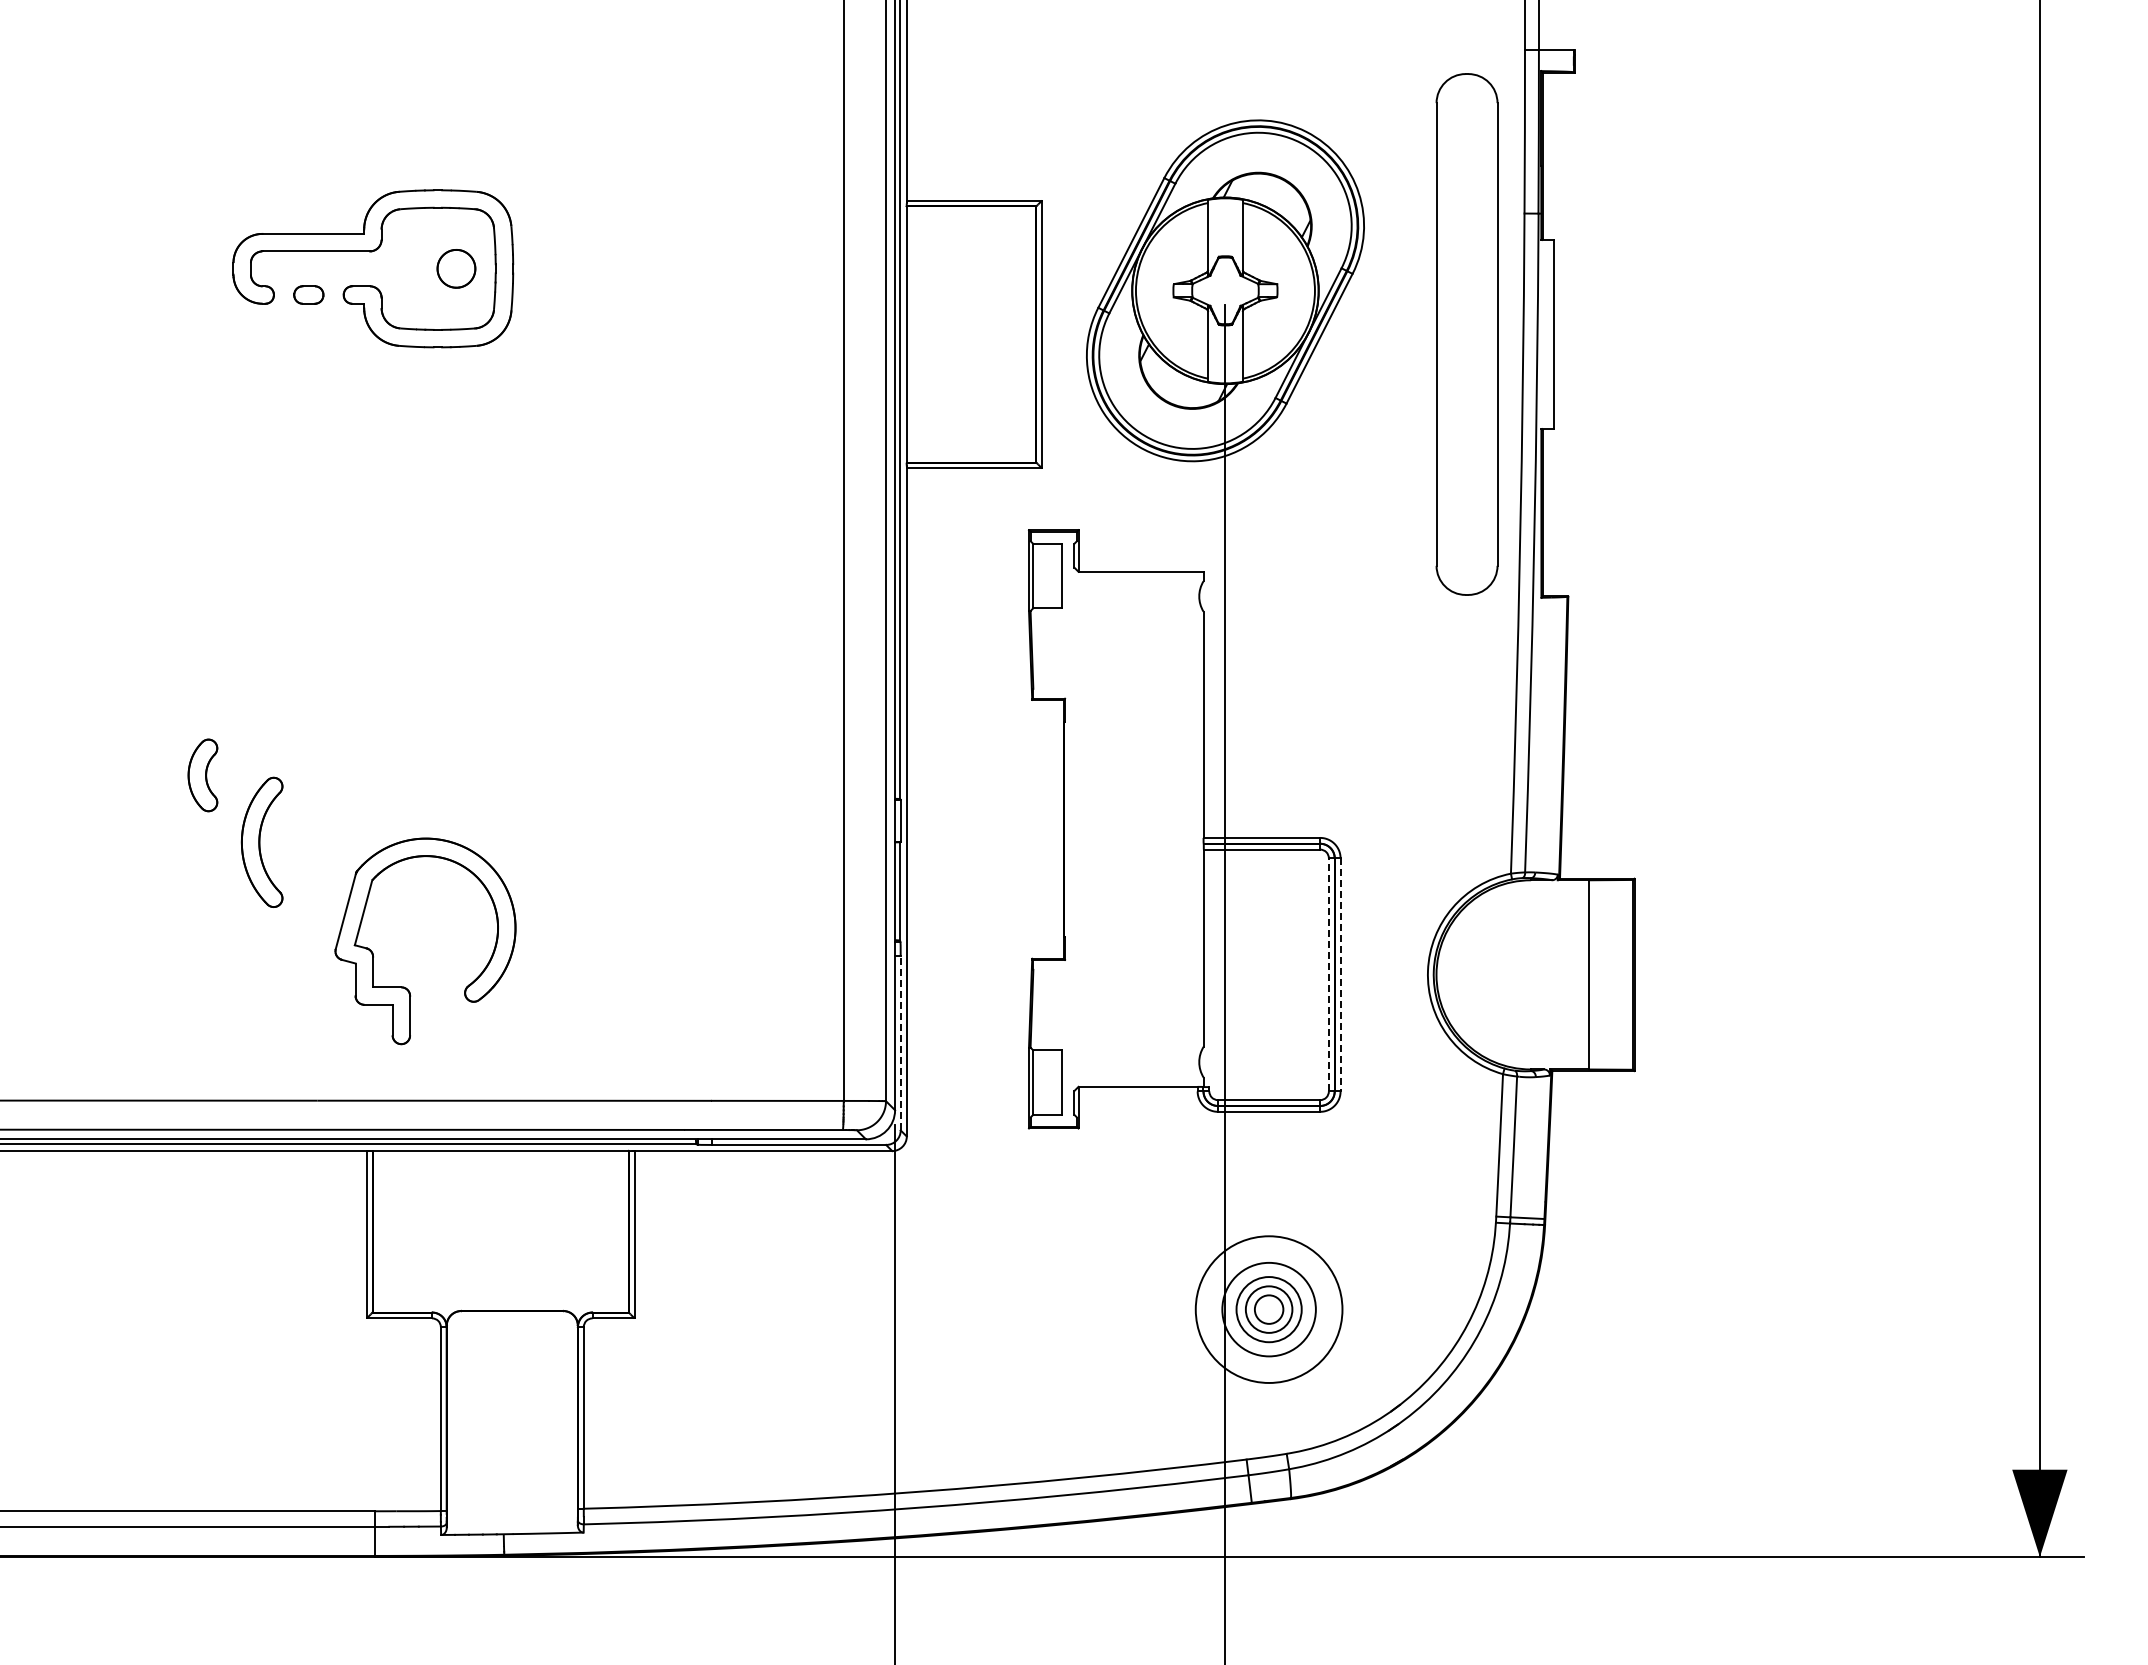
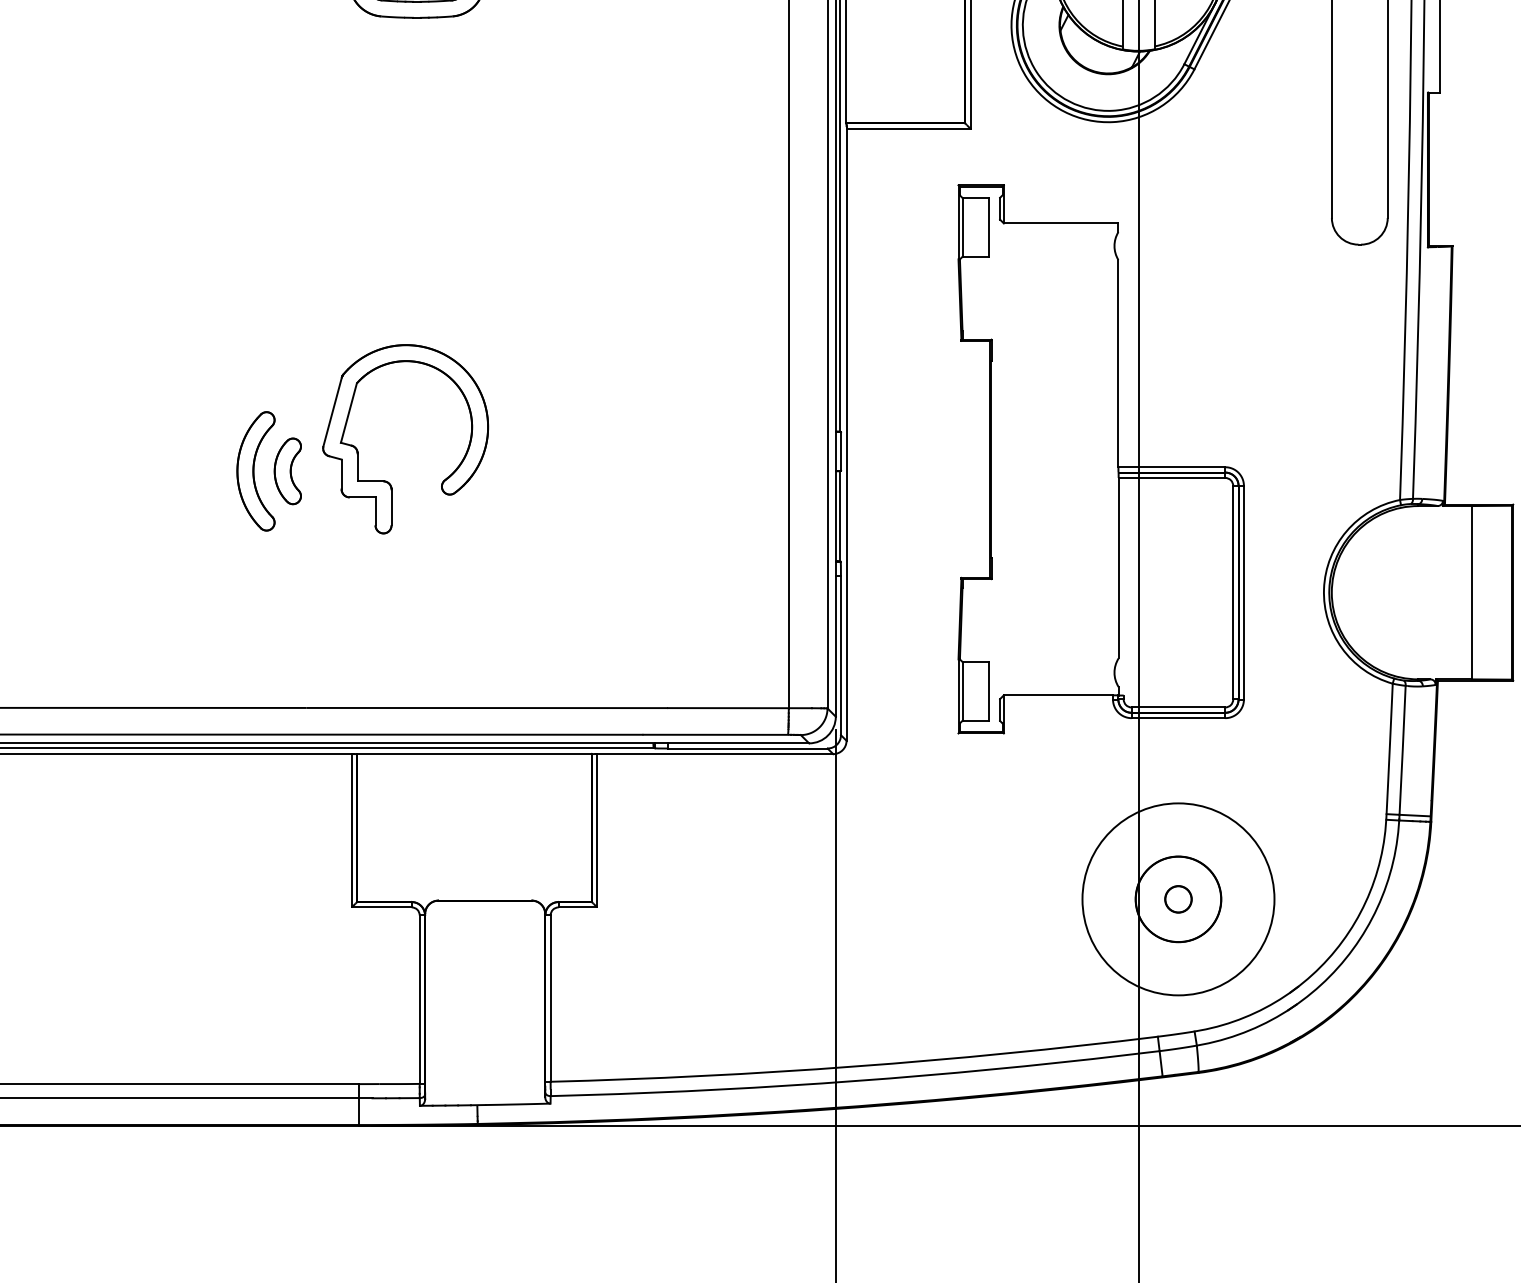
part: (202, 775) -> (287, 471), moved
line: (1328, 974) -> (1232, 592), dashed -> solid
line: (1340, 974) -> (1243, 592), dashed -> solid
part: (404, 986) -> (386, 480), moved
line: (900, 1042) -> (840, 654), dashed -> solid
circle: (1268, 1309) -> (1177, 899), size x0.62
circle: (1268, 1309) -> (1177, 899), size x1.43
circle: (1268, 1309) -> (1177, 899), size x1.43

